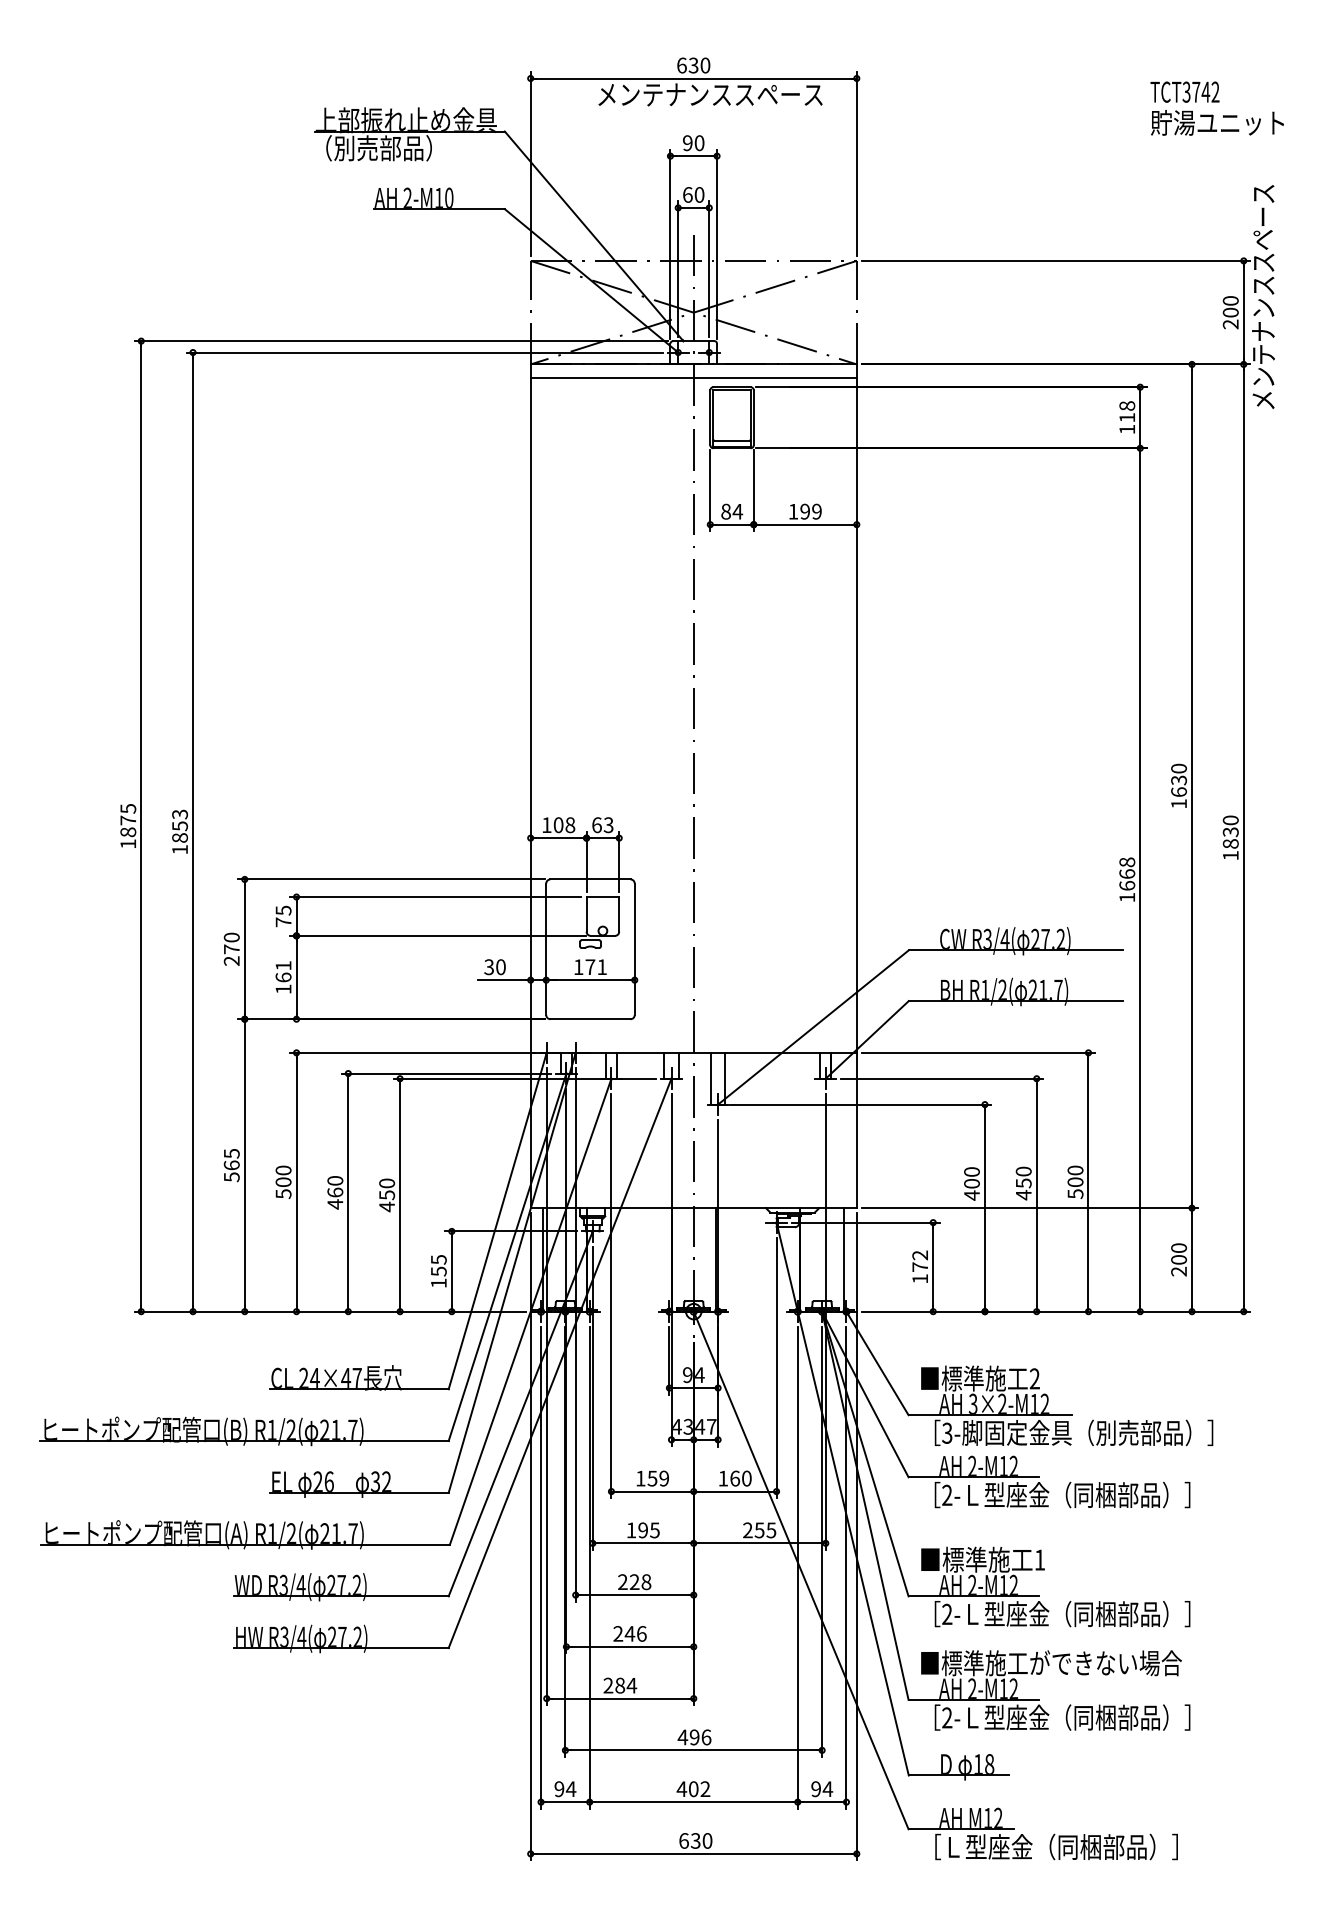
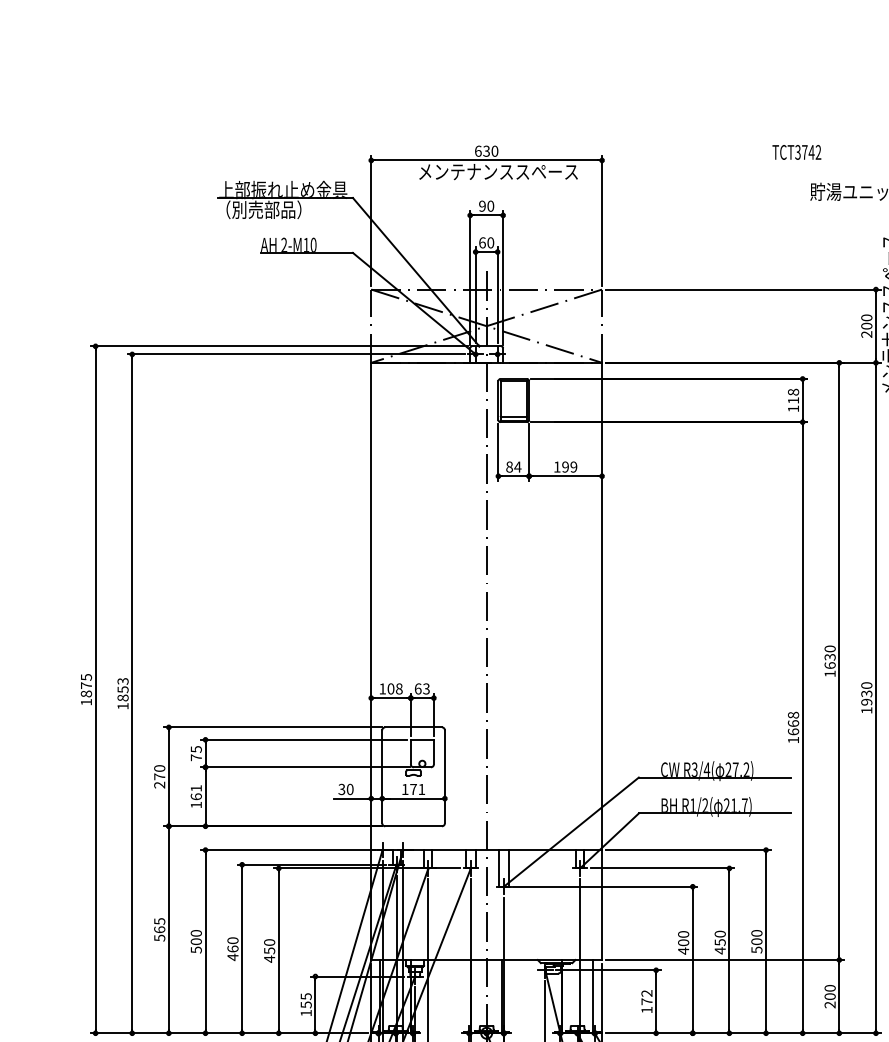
text: (1184, 91) -> (796, 151), moved
line: (693, 377) -> (486, 372), removed
text: (1230, 843) -> (866, 701), 1830 -> 1930

